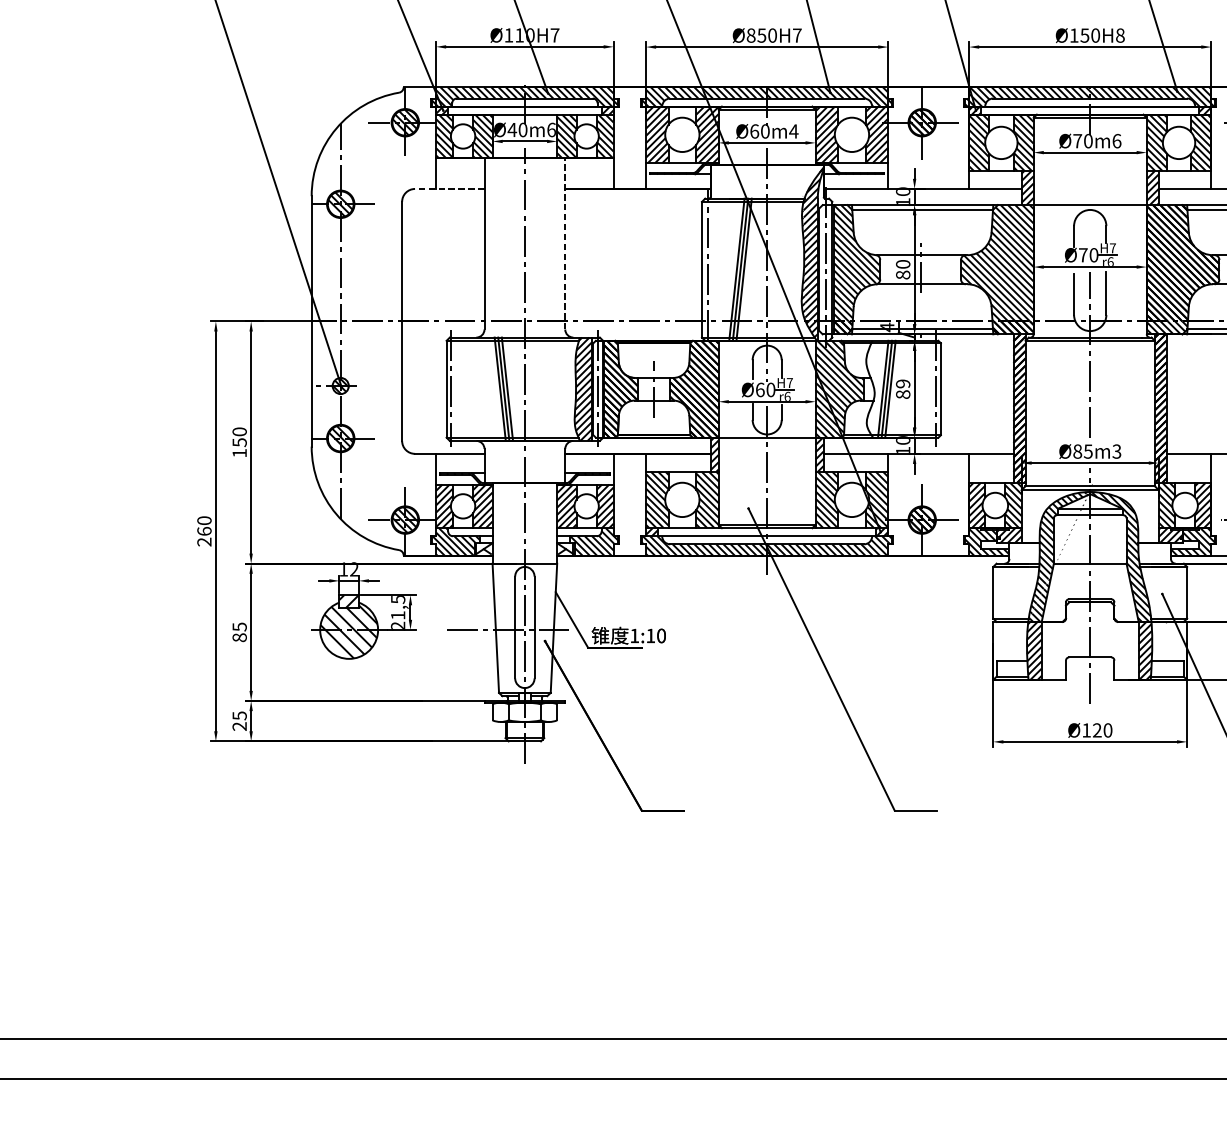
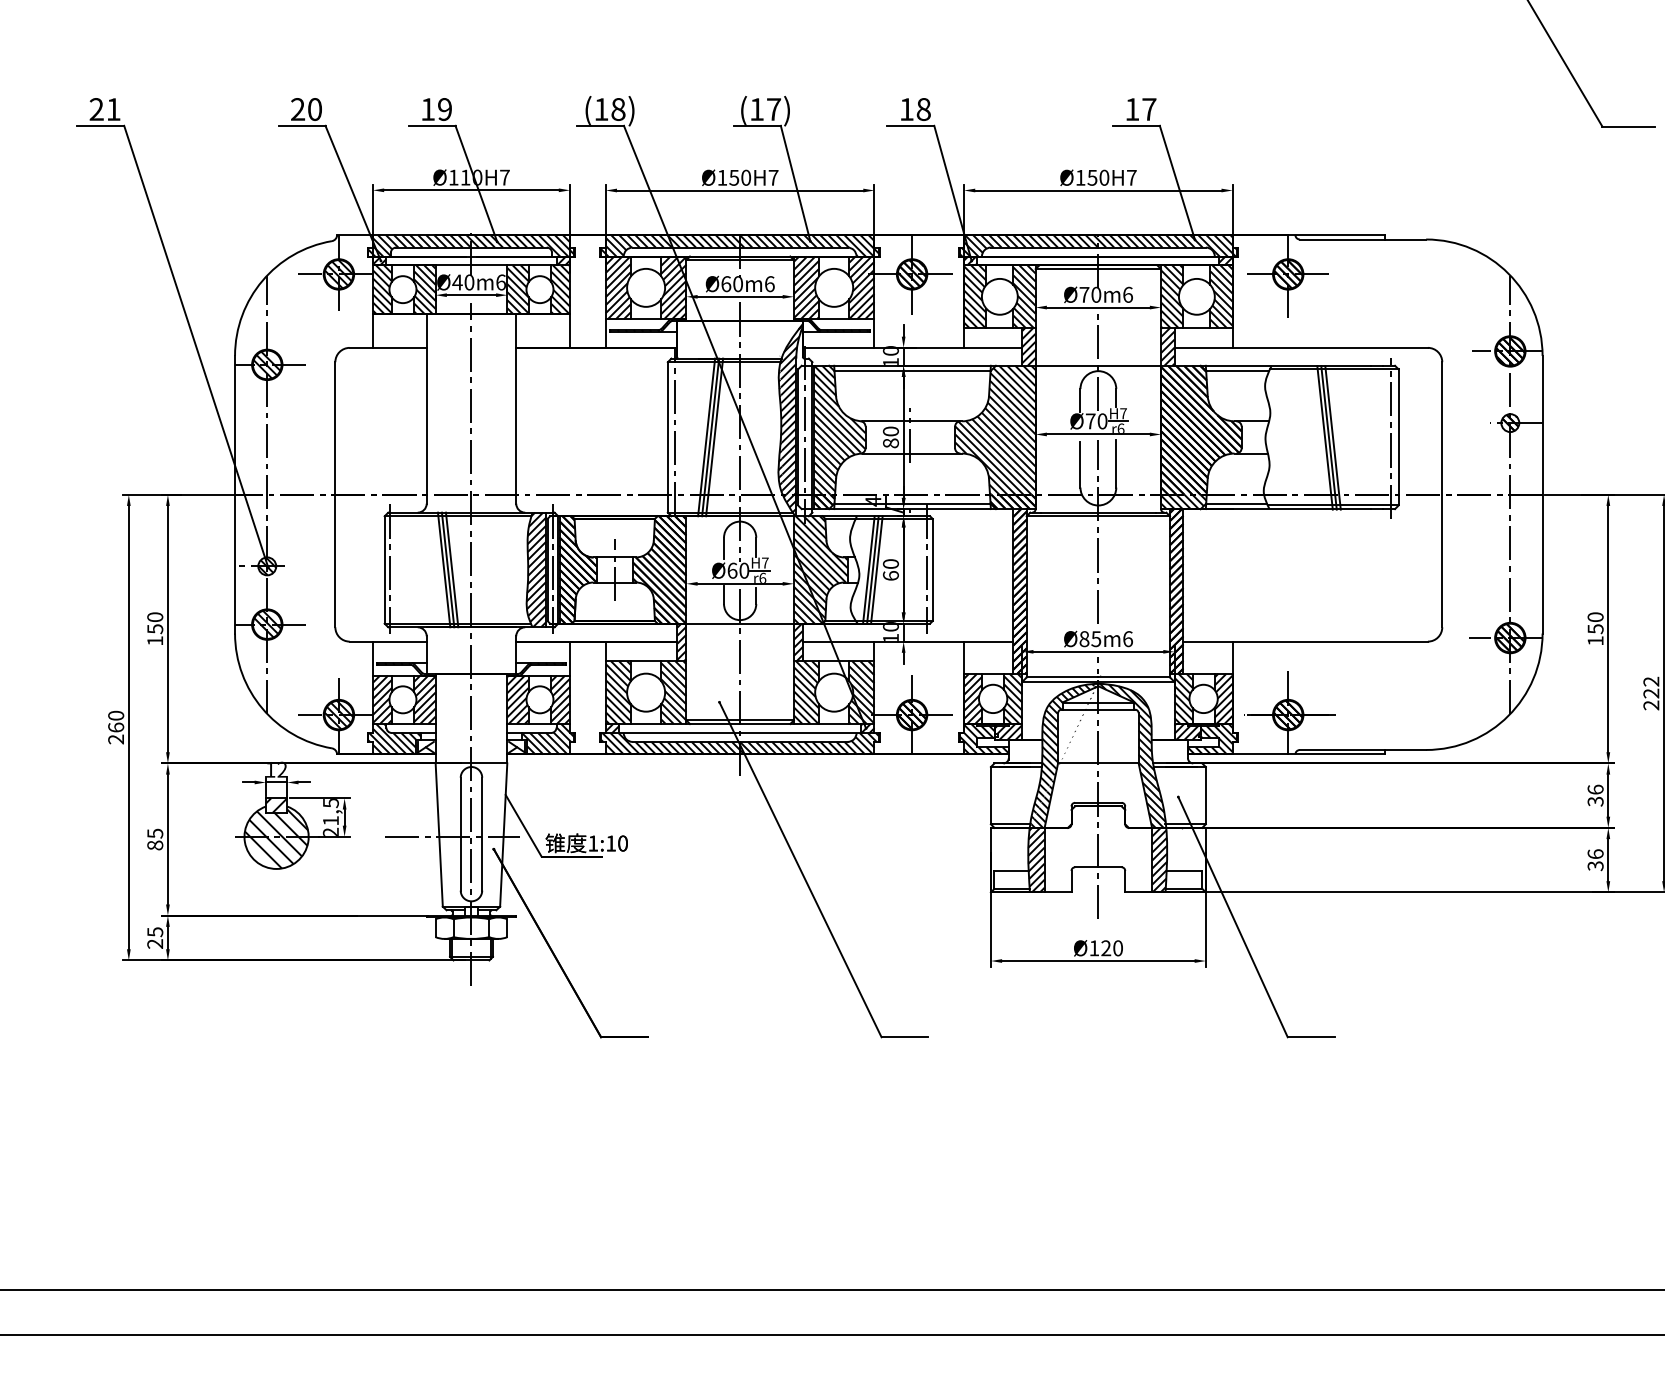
text: (751, 35) -> (722, 177), Ø850H7 -> Ø150H7
text: (1120, 35) -> (1131, 177), Ø150H8 -> Ø150H7
text: (793, 131) -> (769, 284), Ø60m4 -> Ø60m6
line: (450, 188) -> (388, 347), dashed -> solid
line: (1090, 200) -> (1098, 360), added
line: (565, 243) -> (516, 408), dashed -> solid
text: (902, 388) -> (890, 569), 89 -> 60
text: (1116, 451) -> (1127, 639), Ø85m3 -> Ø85m6

